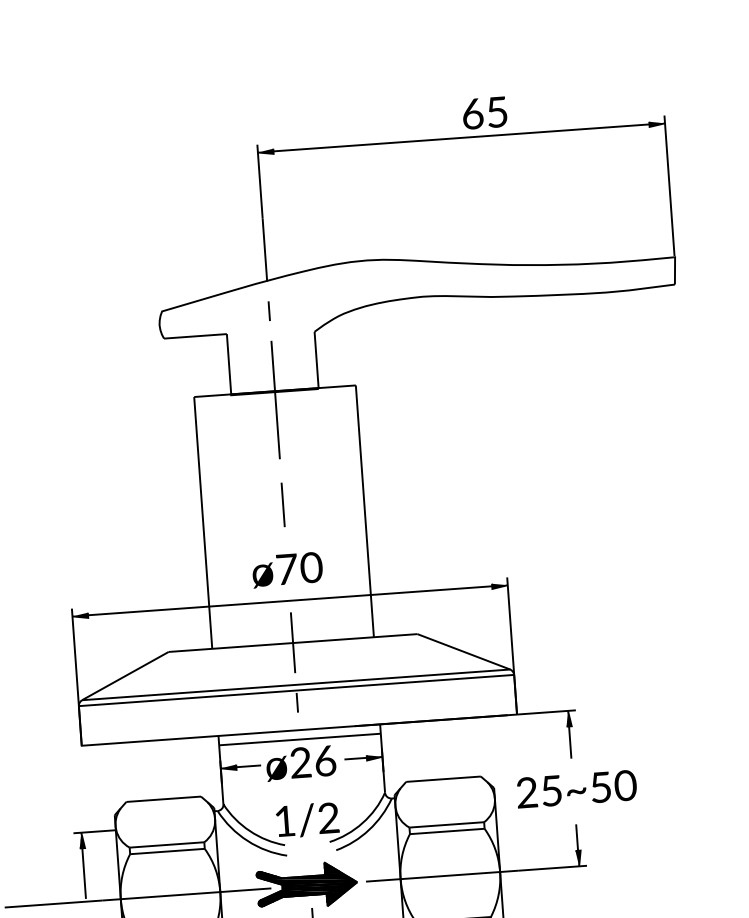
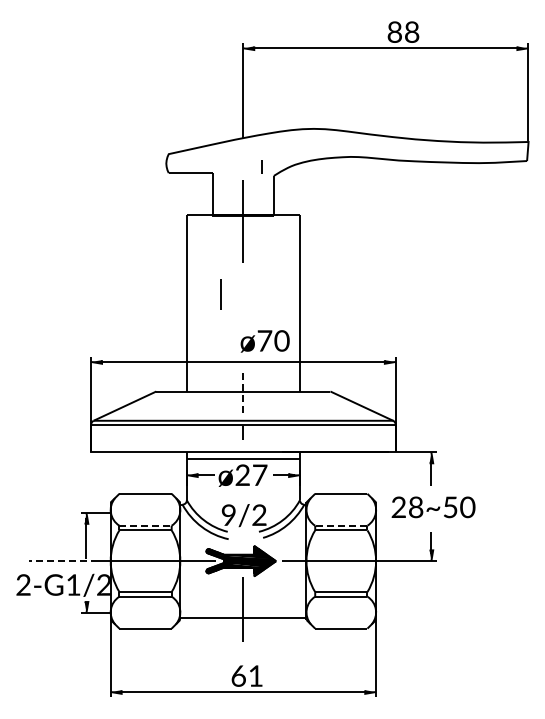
text: (485, 112) -> (403, 31), 65 -> 88
line: (267, 310) -> (261, 166), moved
line: (281, 504) -> (220, 294), moved
text: (286, 570) -> (264, 341), moved
line: (293, 641) -> (243, 390), solid -> dashed
text: (326, 759) -> (260, 474), ø26 -> ø27
text: (552, 791) -> (416, 507), 25~50 -> 28~50
text: (284, 820) -> (228, 514), 1/2 -> 9/2
line: (445, 824) -> (340, 525), solid -> dashed
line: (168, 844) -> (146, 525), solid -> dashed
line: (53, 904) -> (63, 561), solid -> dashed

